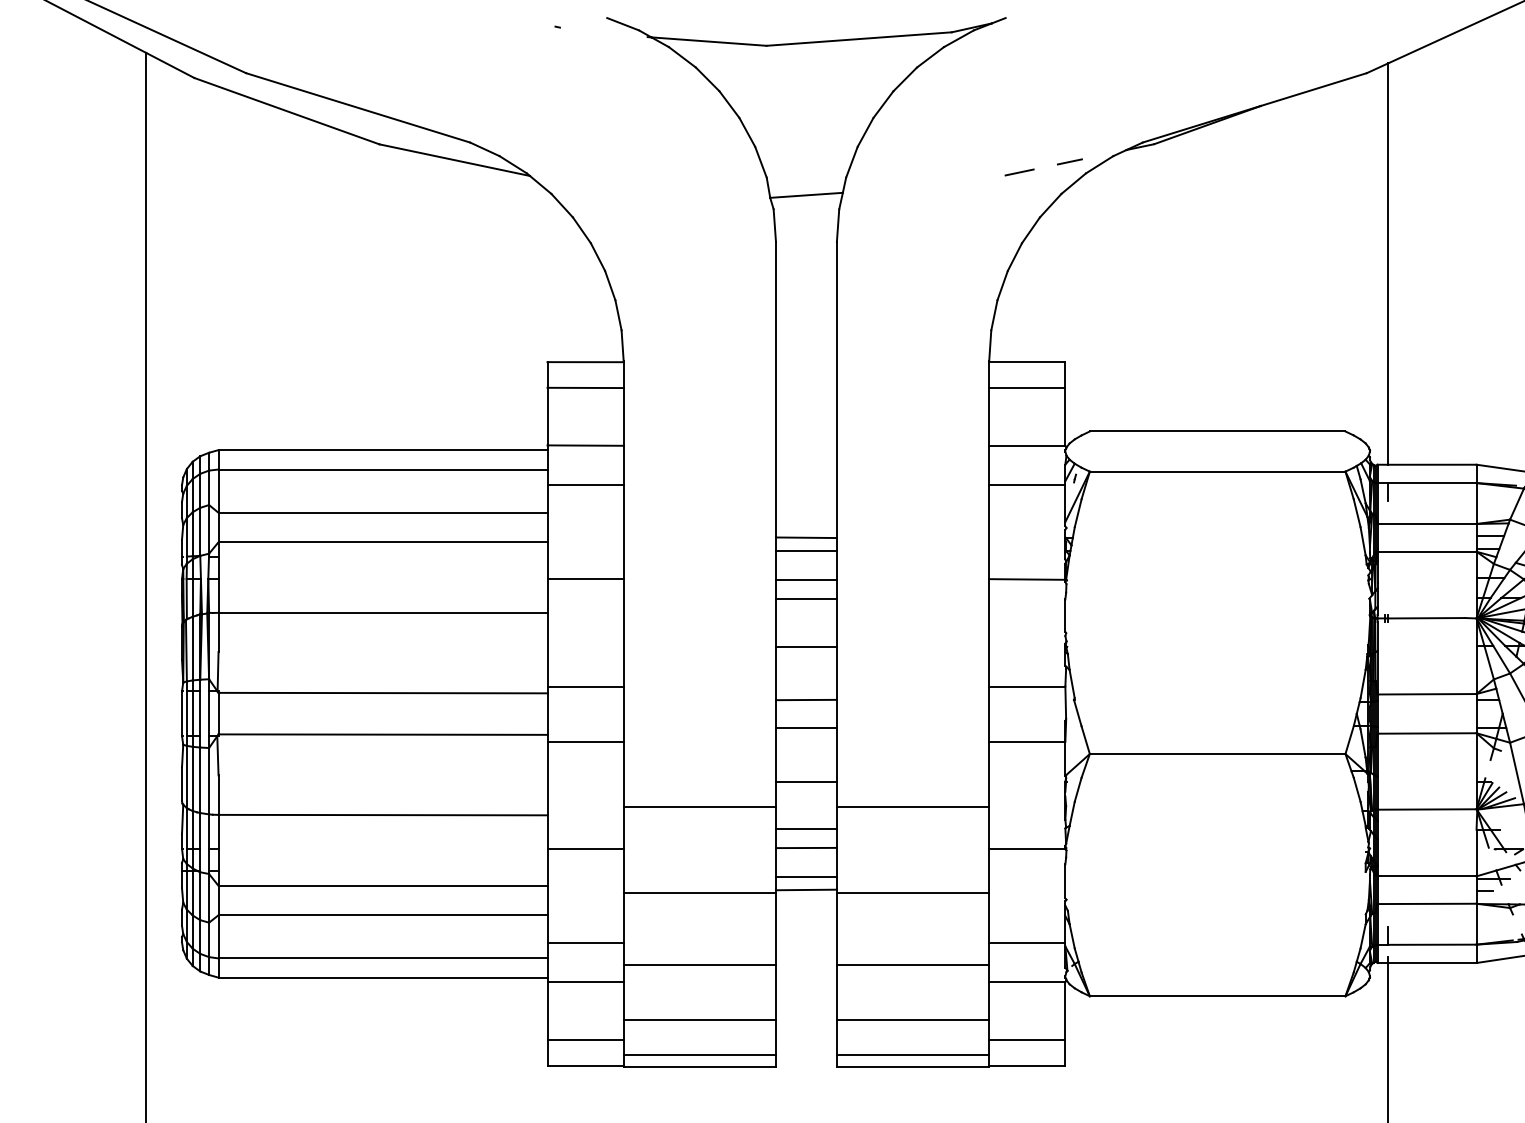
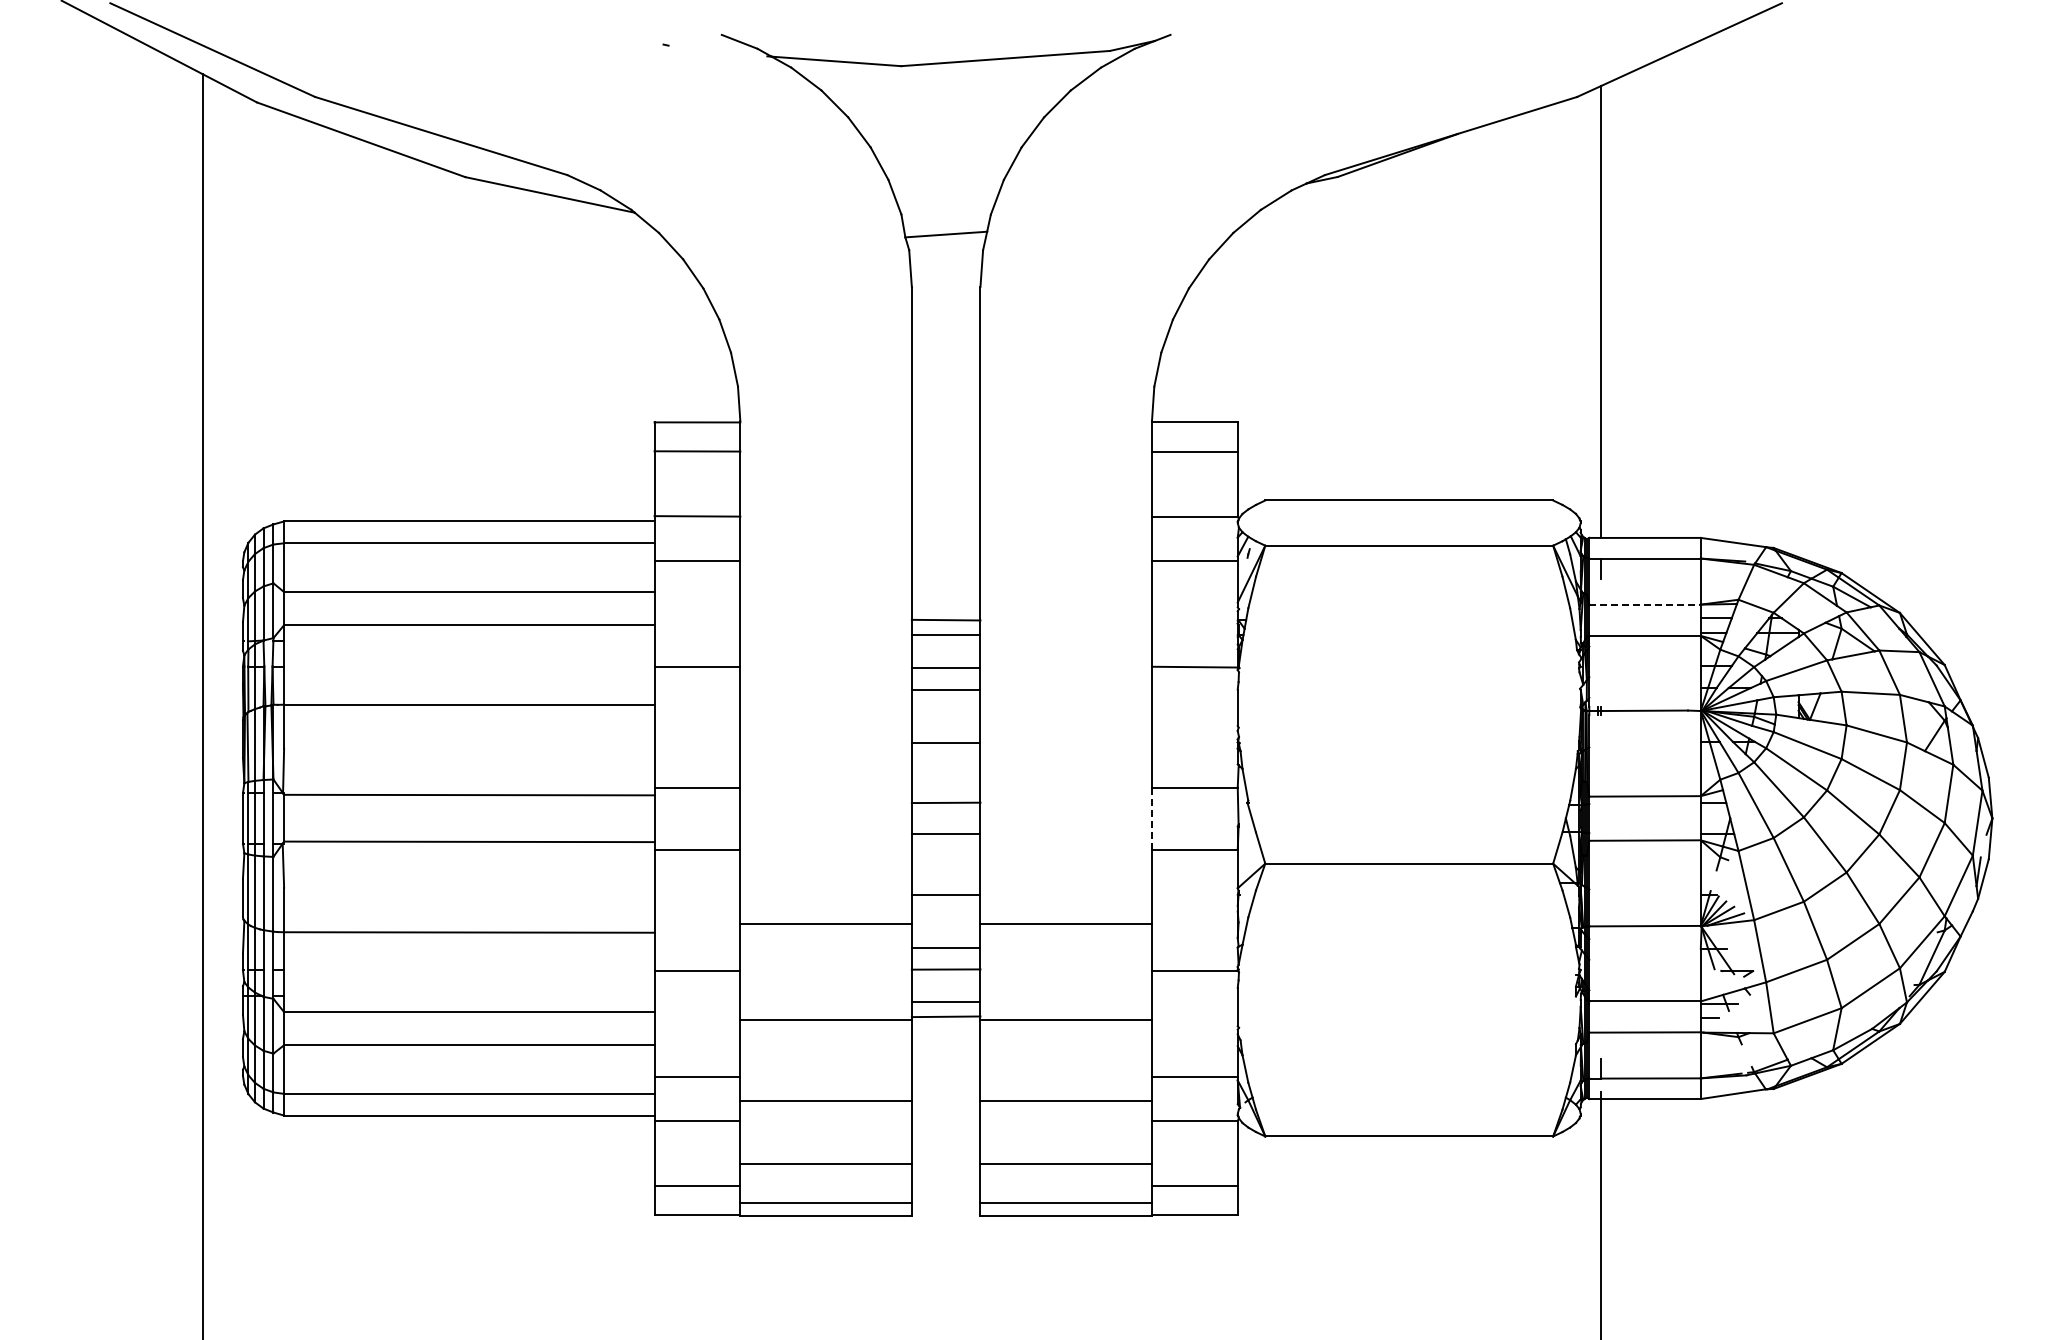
line: (1069, 161) -> (1242, 196), removed
line: (1018, 172) -> (1185, 208), removed
line: (1427, 523) -> (1645, 604), solid -> dashed
line: (988, 714) -> (1151, 819), solid -> dashed

